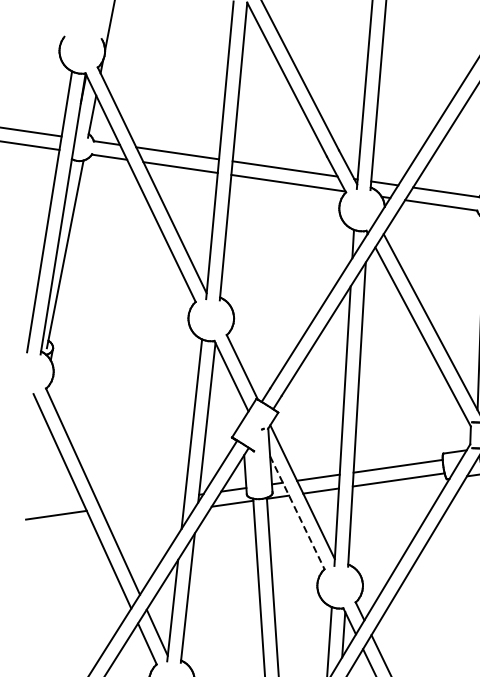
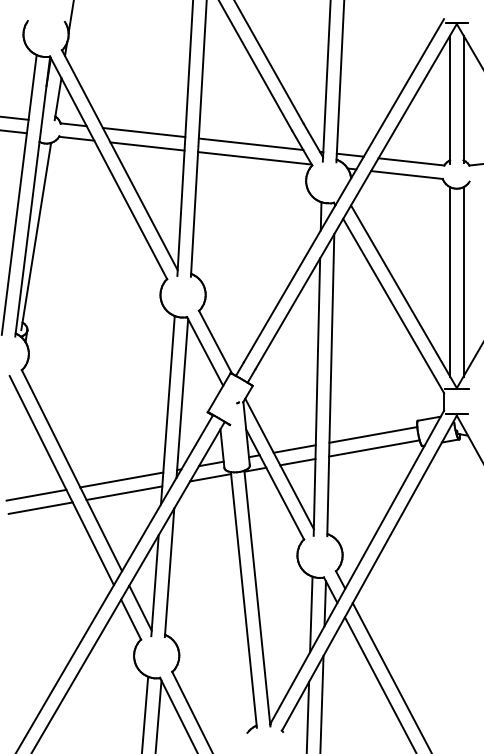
line: (142, 502) -> (121, 479), added
line: (297, 512) -> (275, 484), dashed -> solid
line: (145, 515) -> (124, 492), added
line: (60, 527) -> (40, 507), added

